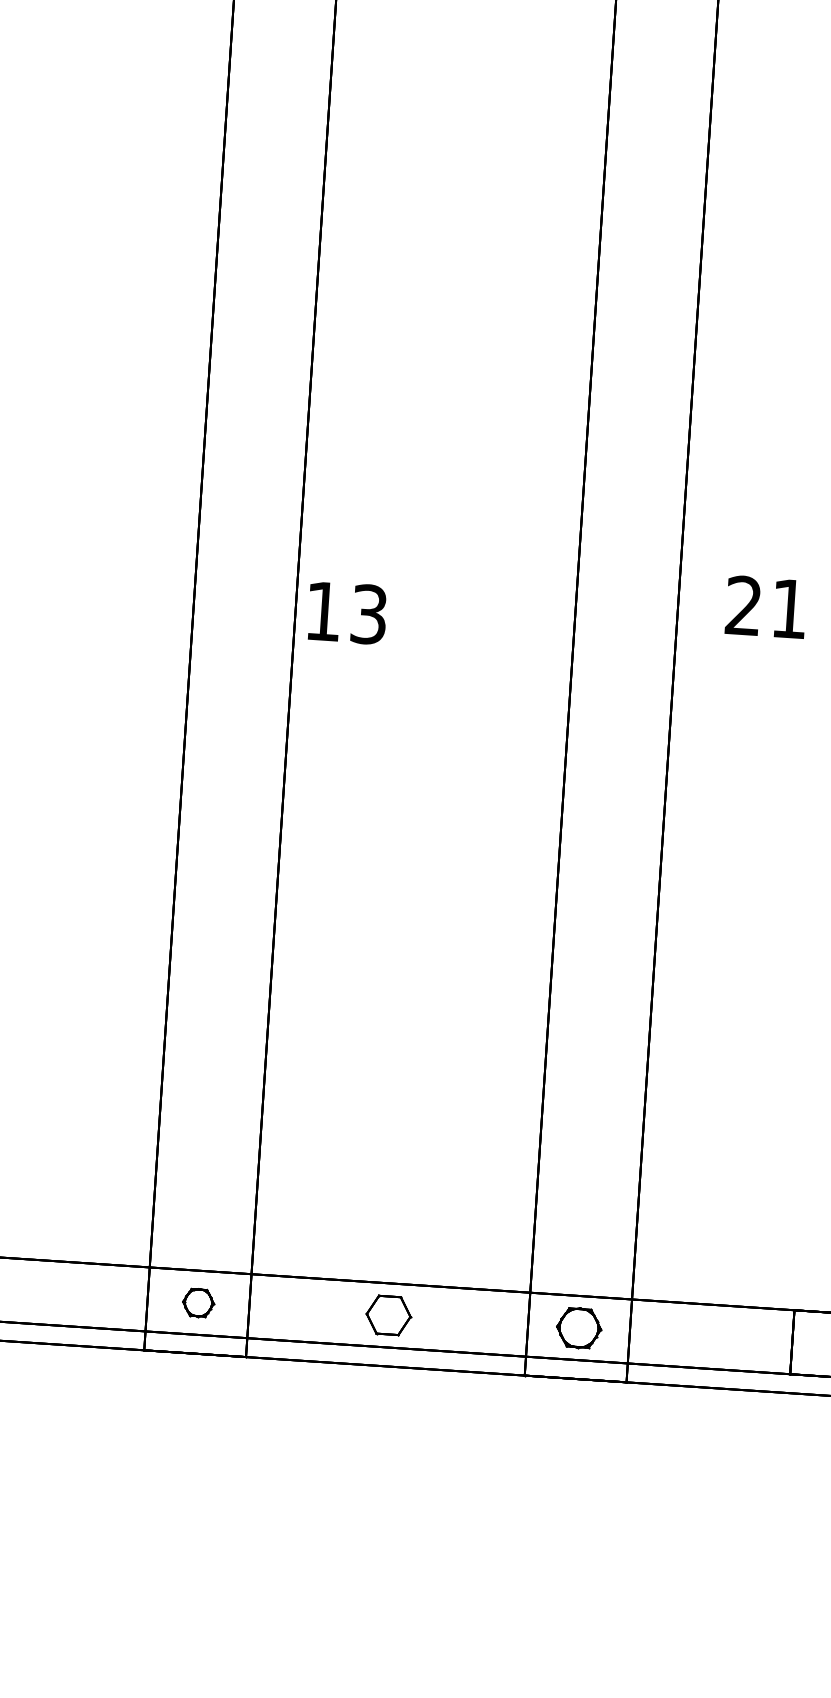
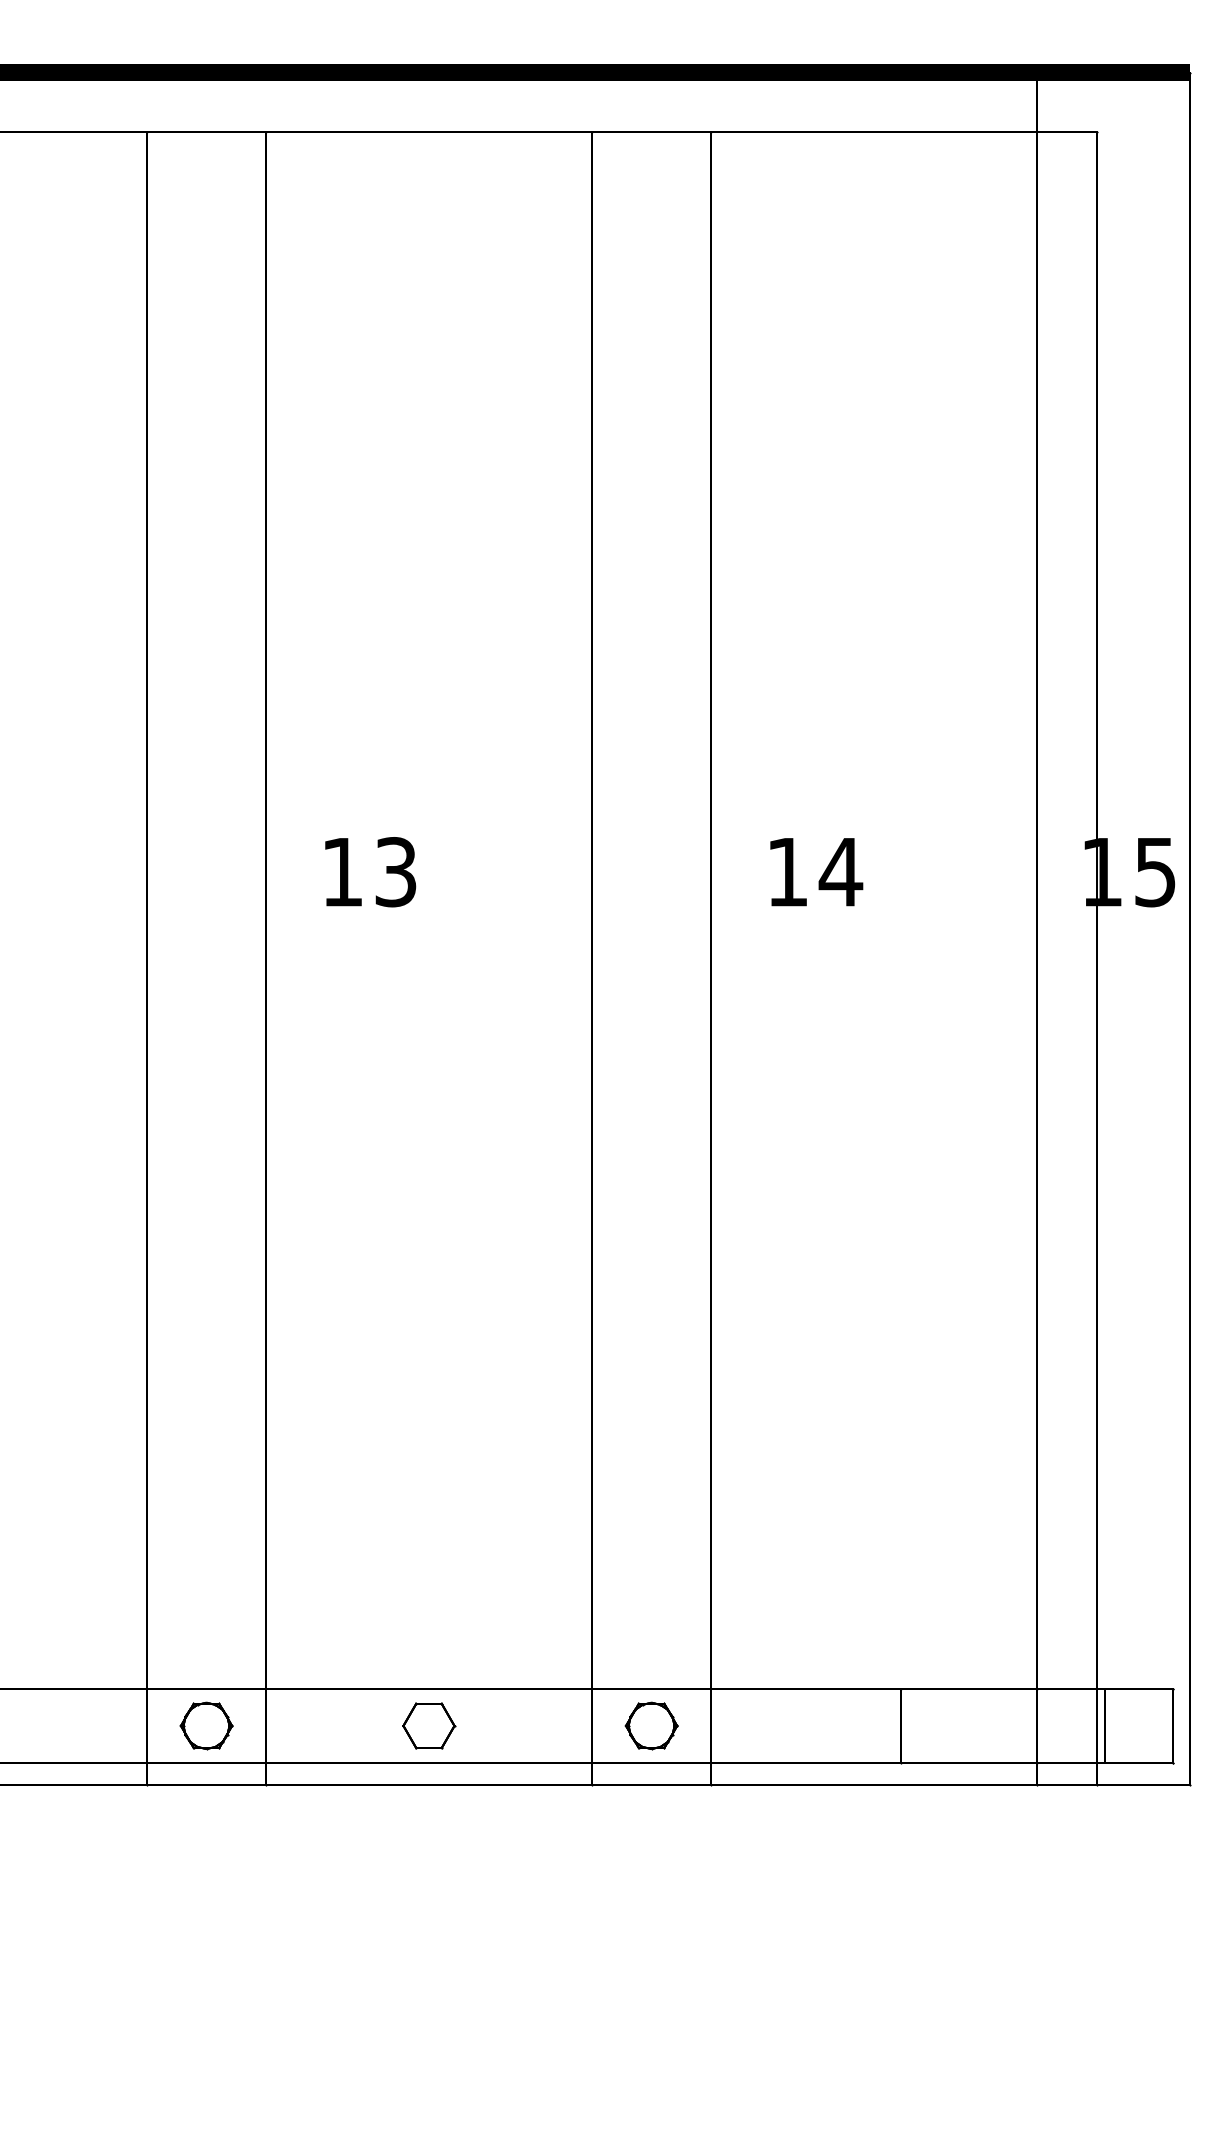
text: (767, 606) -> (815, 871), 21 -> 14
text: (347, 613) -> (370, 872), moved
part: (198, 1302) -> (206, 1725), size x1.43

